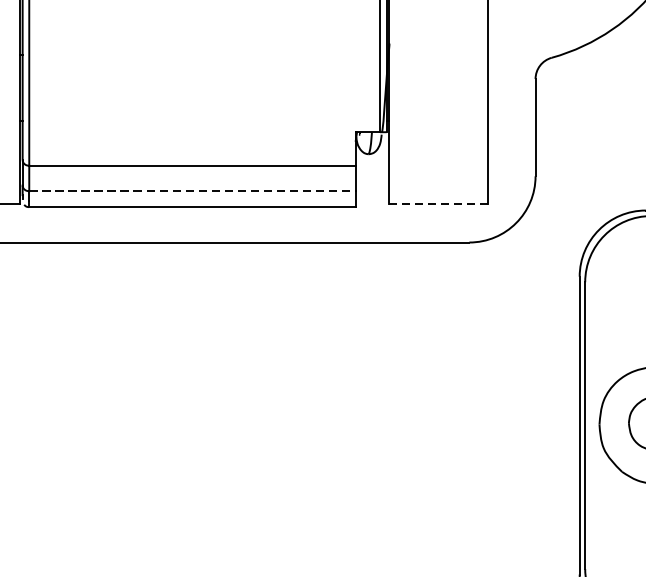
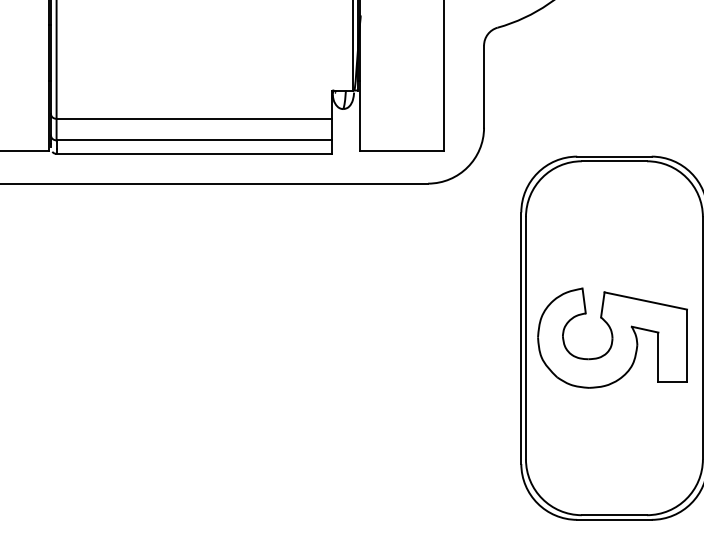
line: (192, 191) -> (194, 140), dashed -> solid
line: (438, 204) -> (402, 151), dashed -> solid

